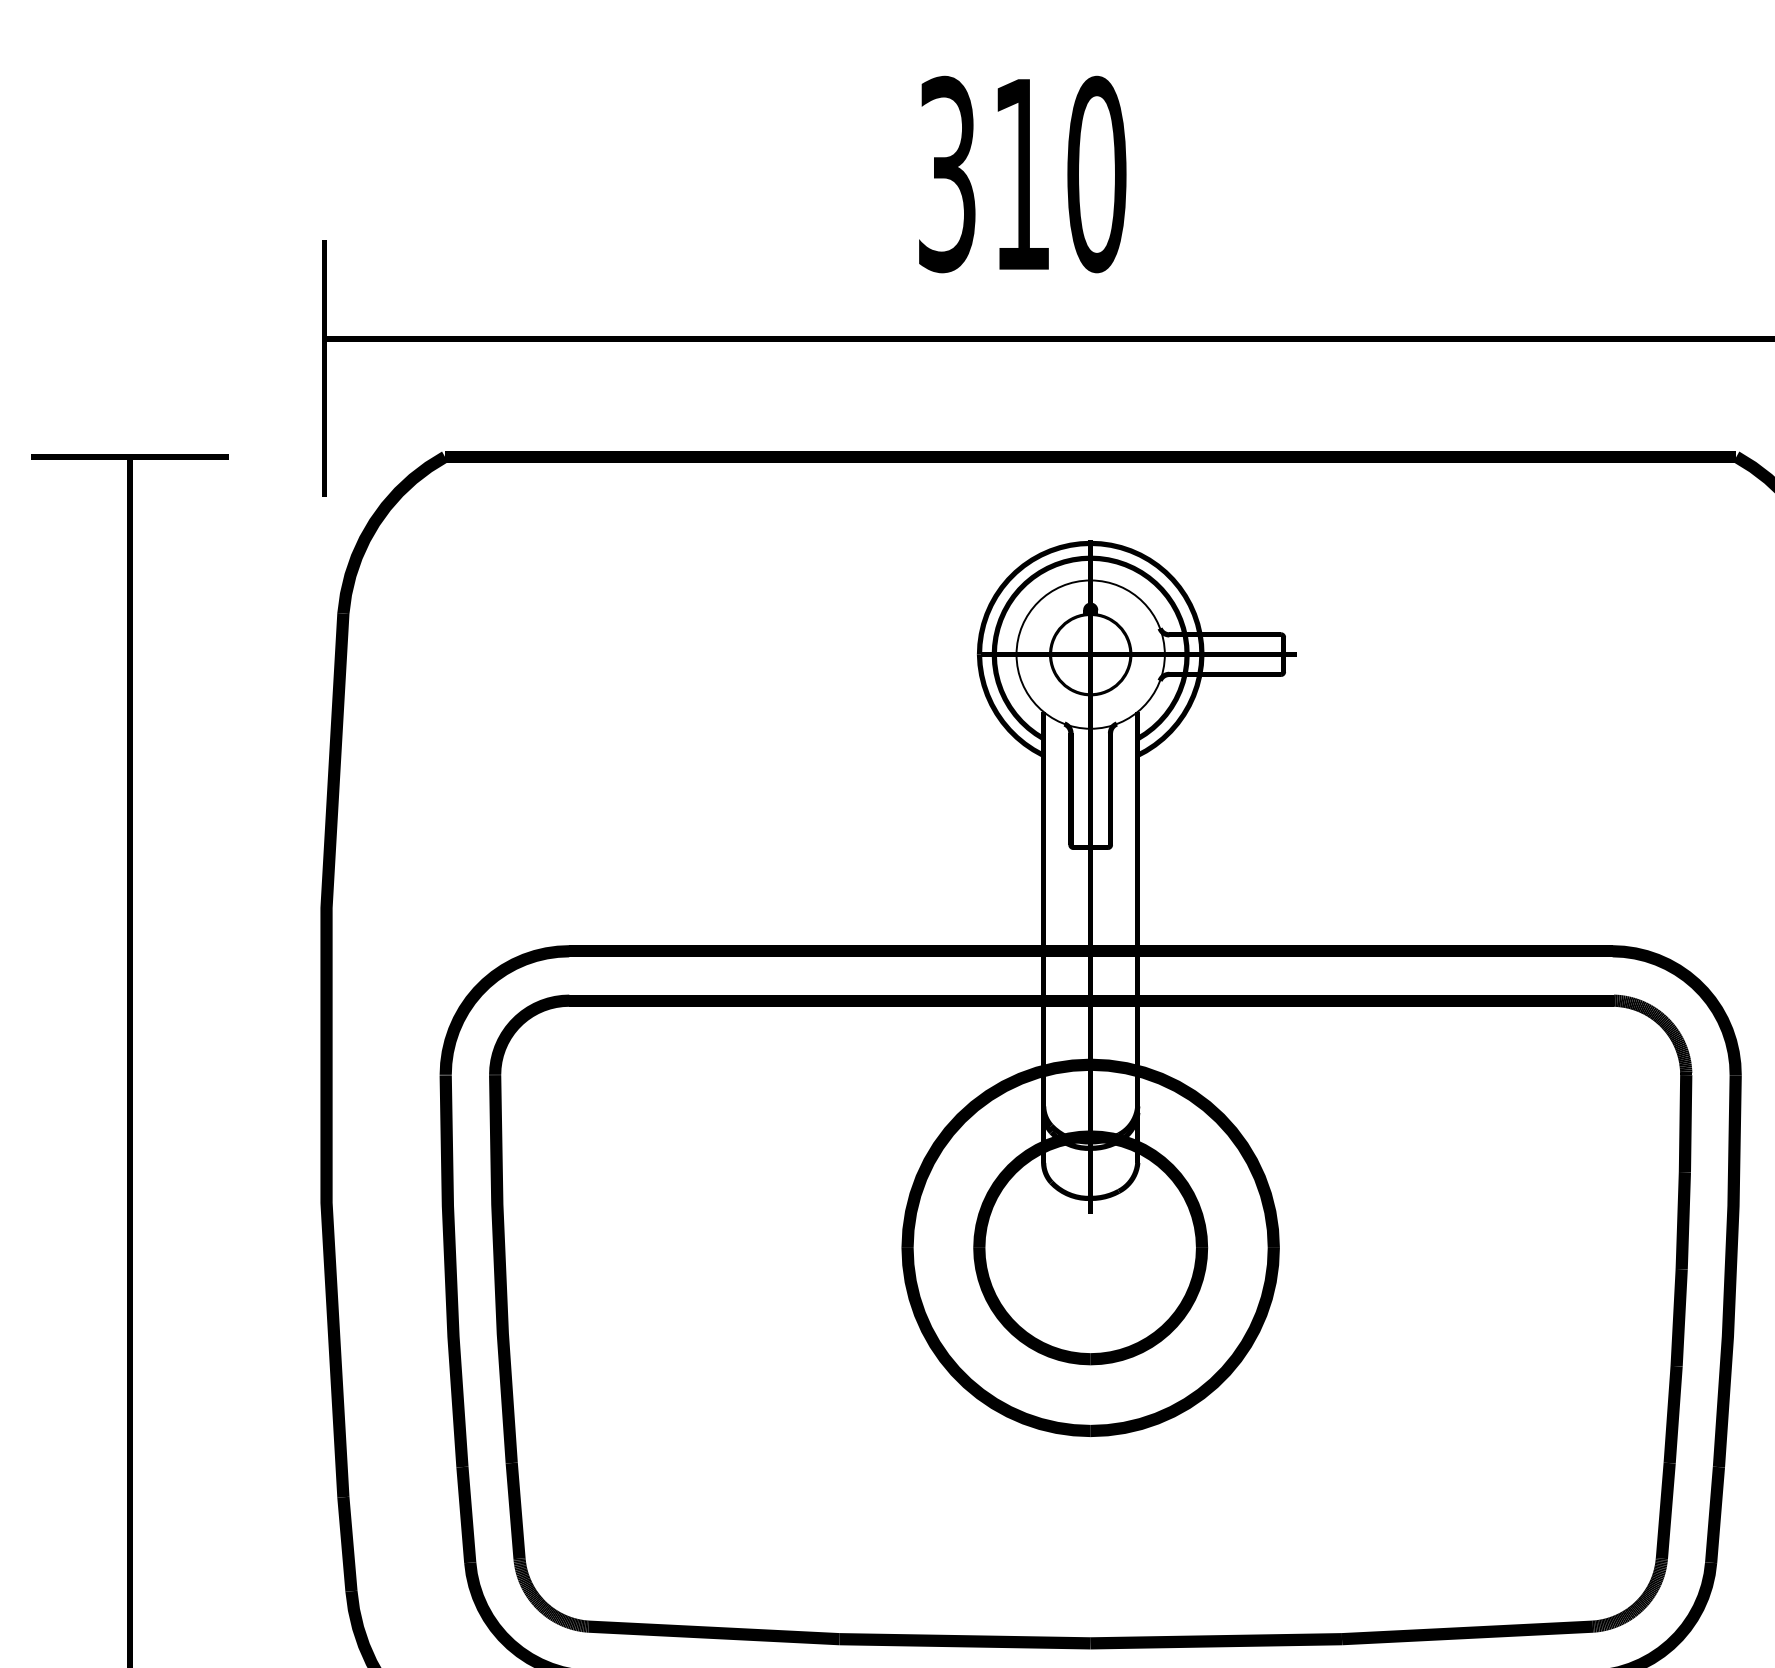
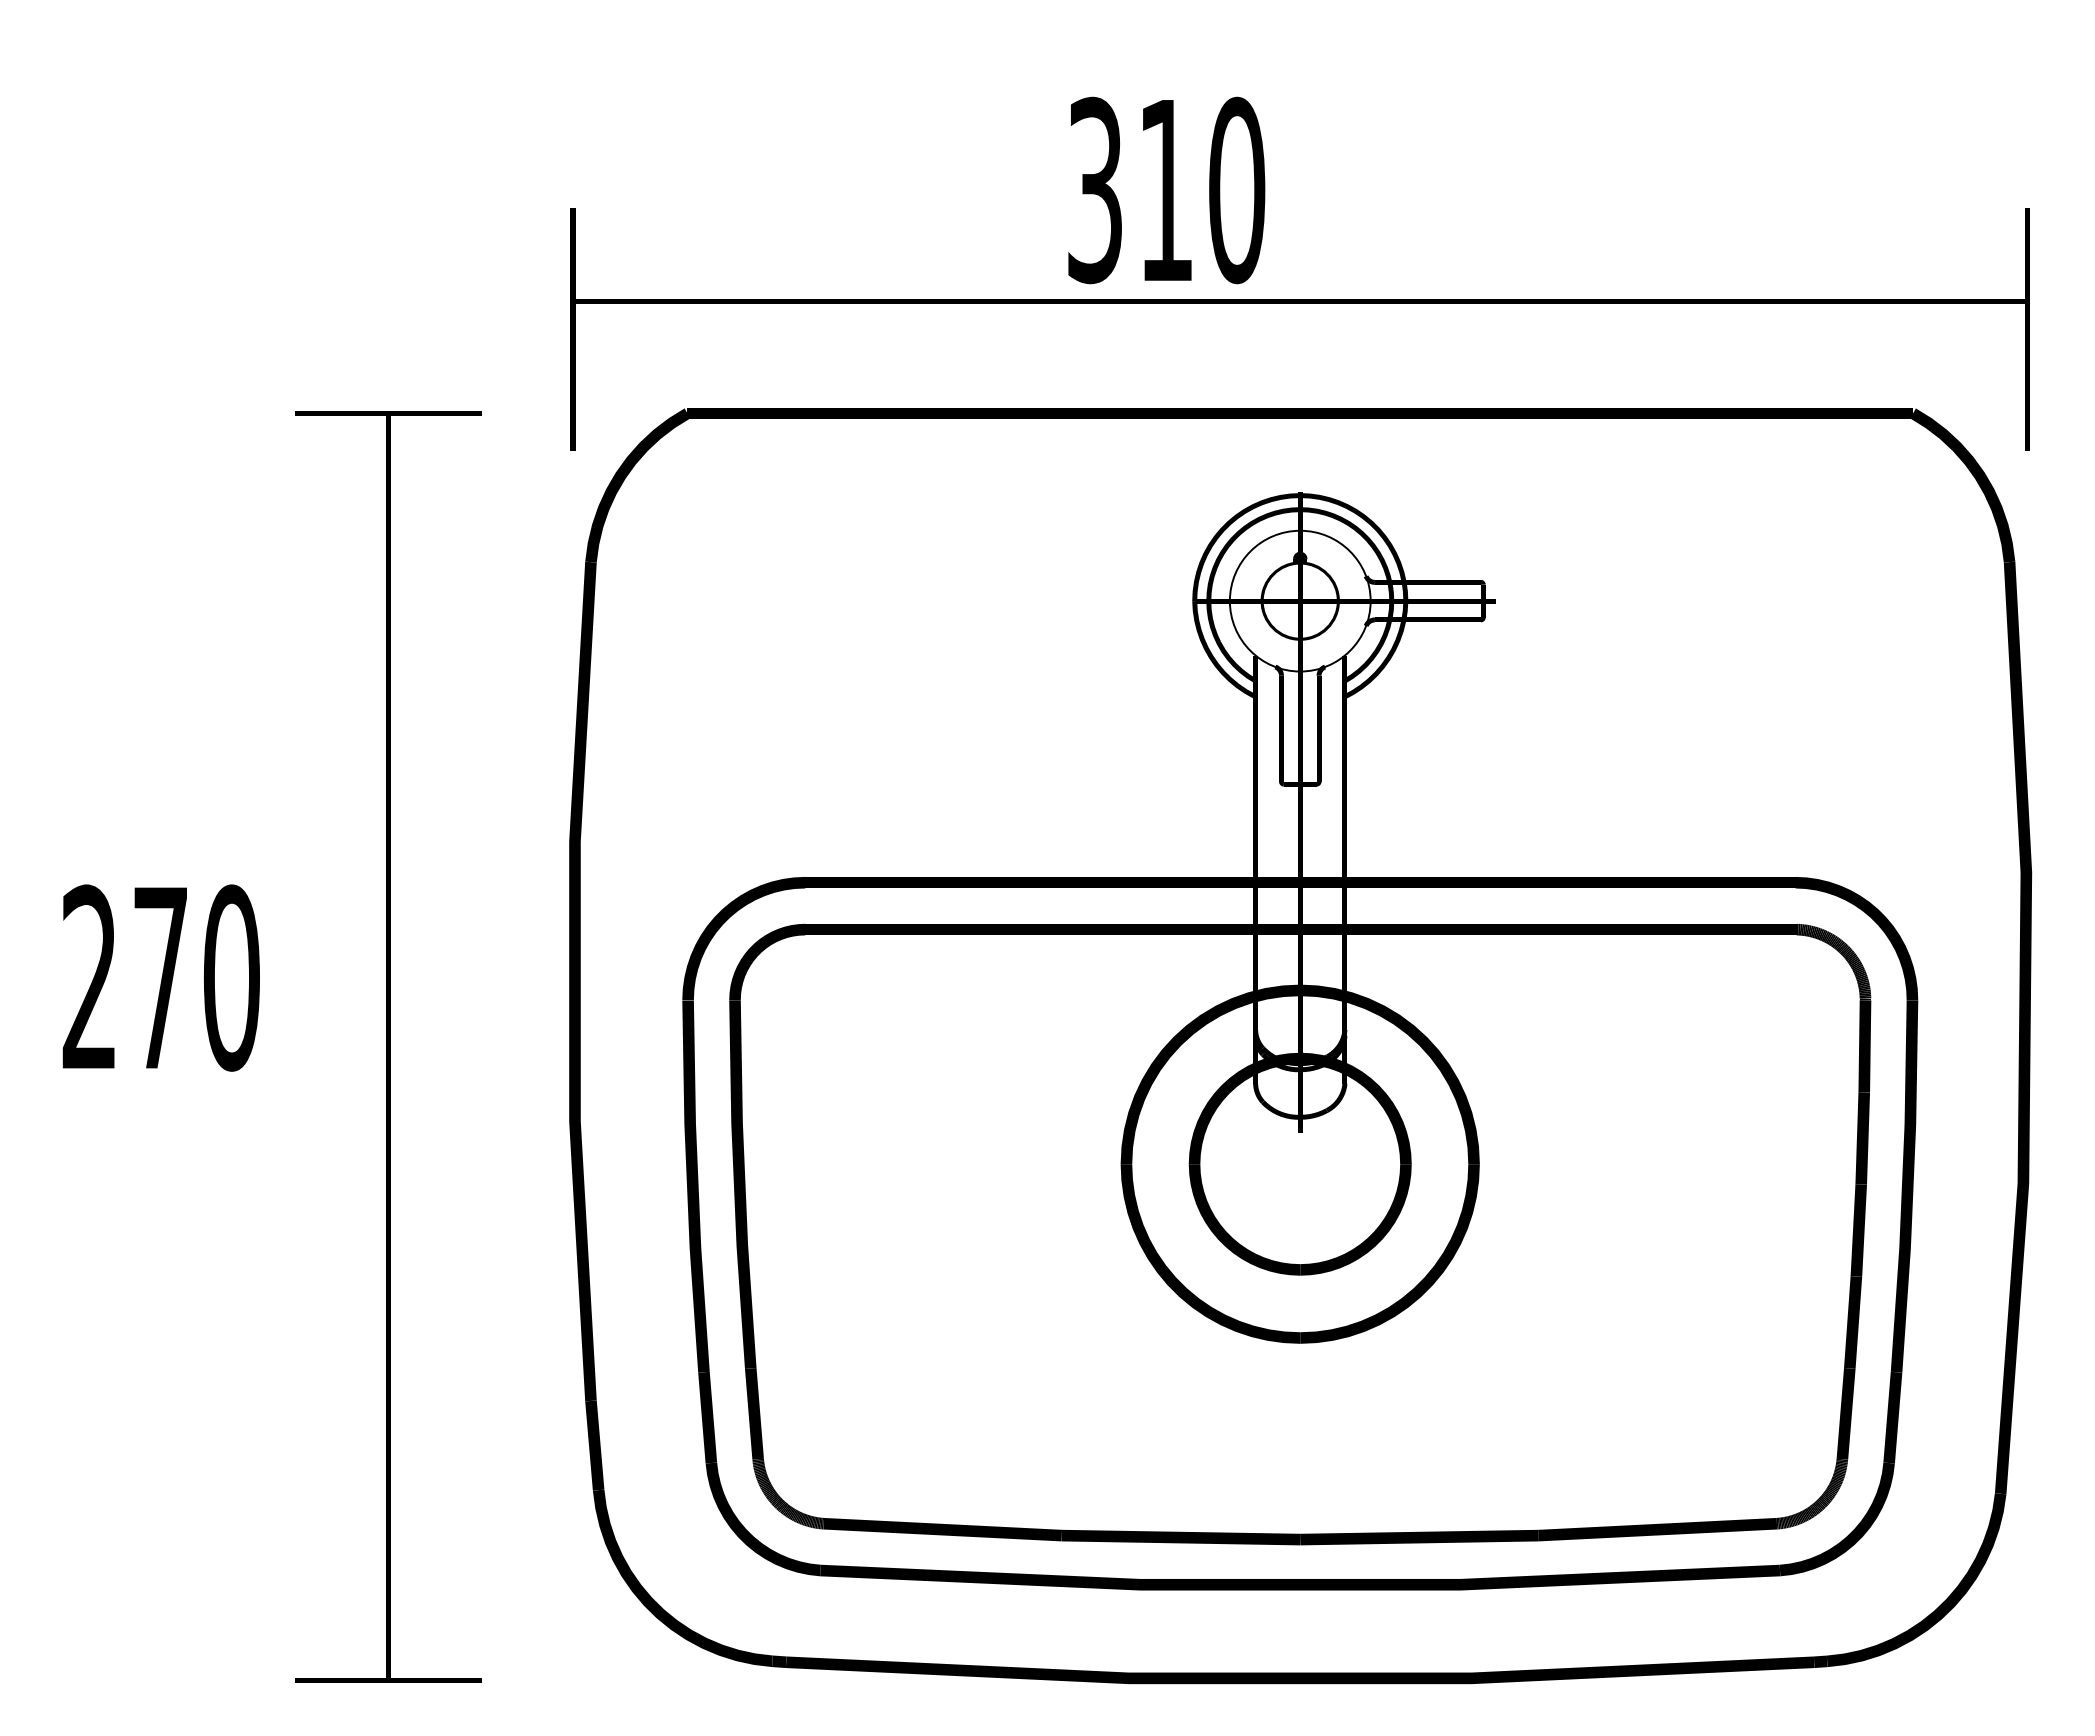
text: (1022, 174) -> (1166, 190), moved

